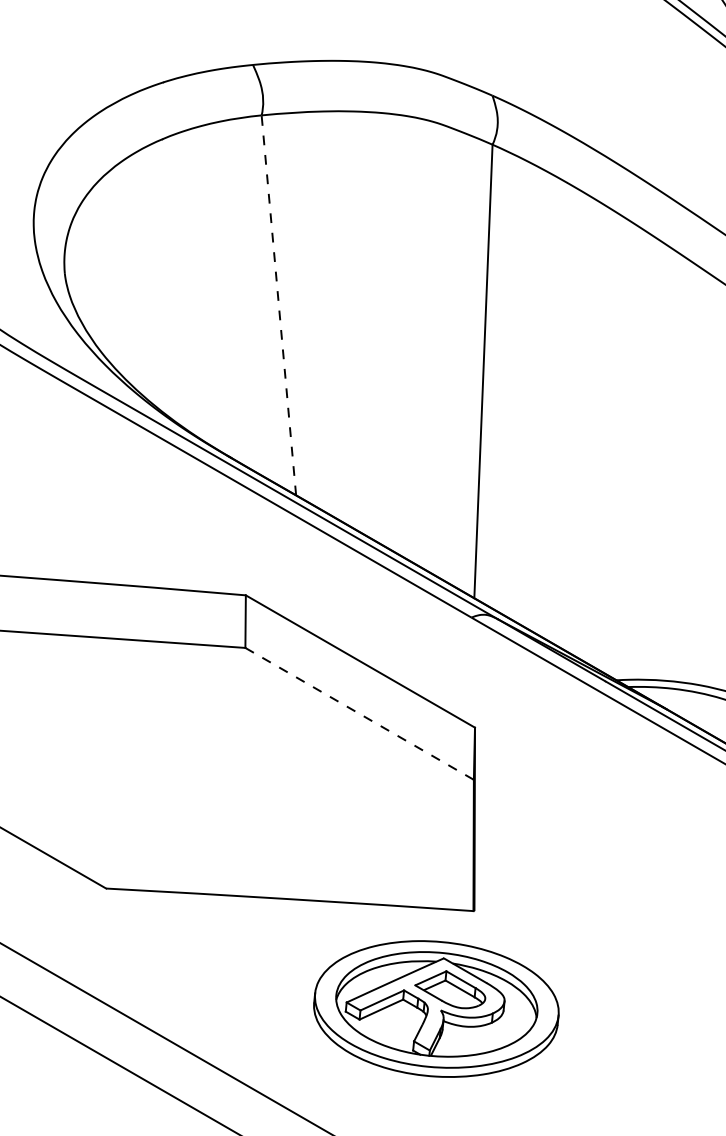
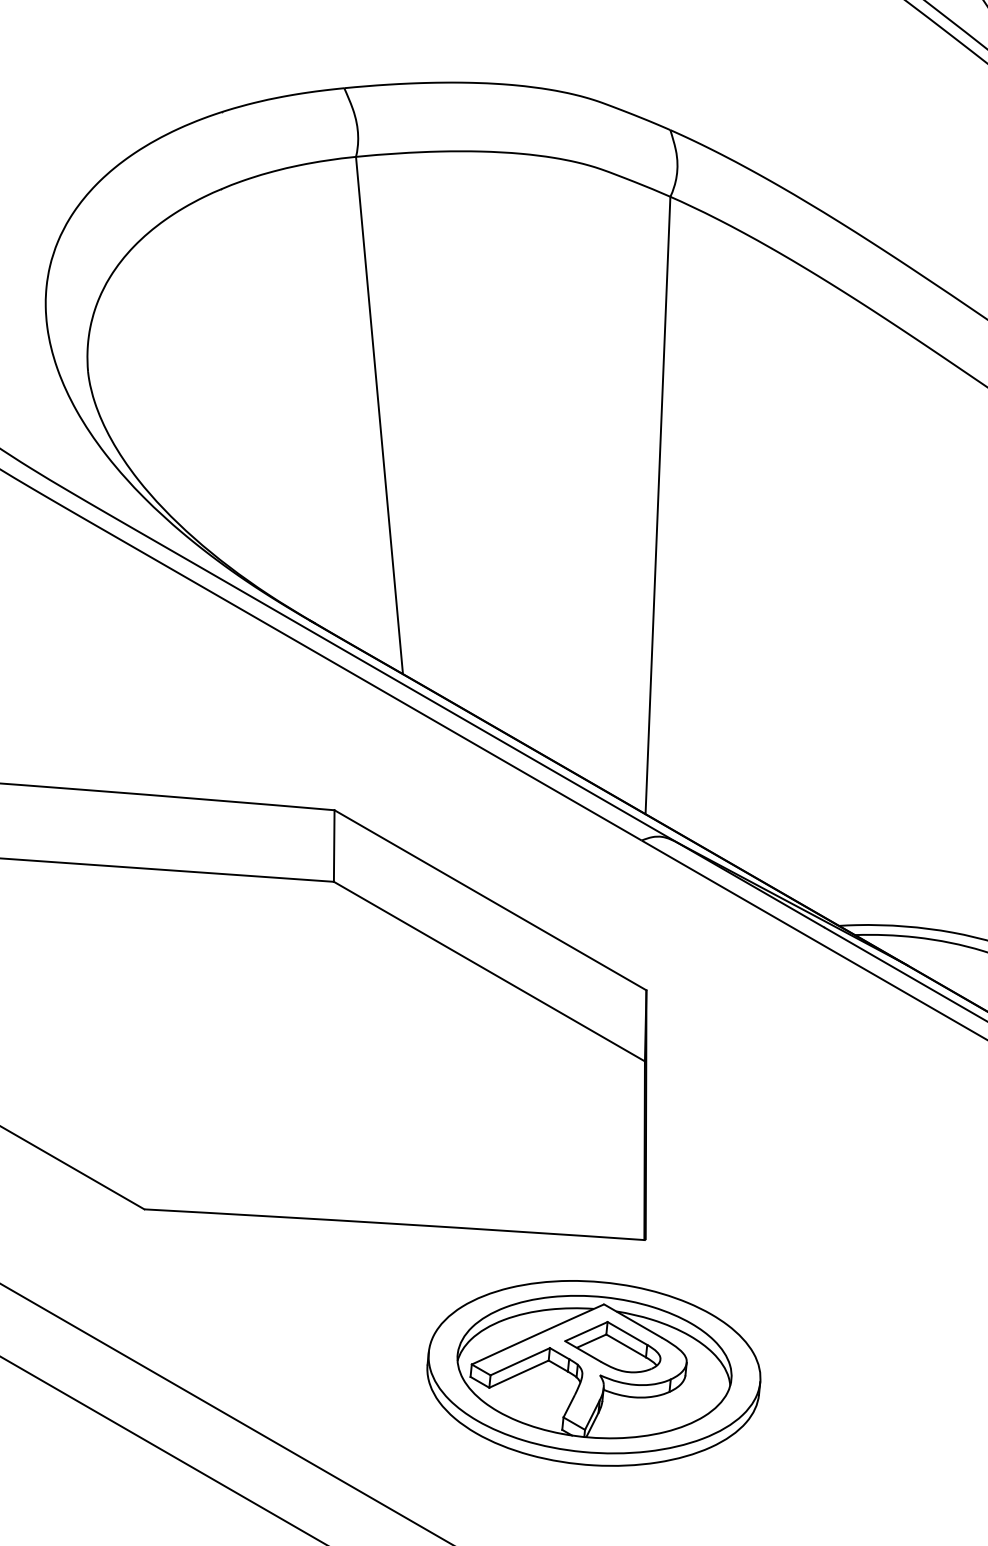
line: (278, 305) -> (379, 415), dashed -> solid
line: (359, 713) -> (489, 971), dashed -> solid

